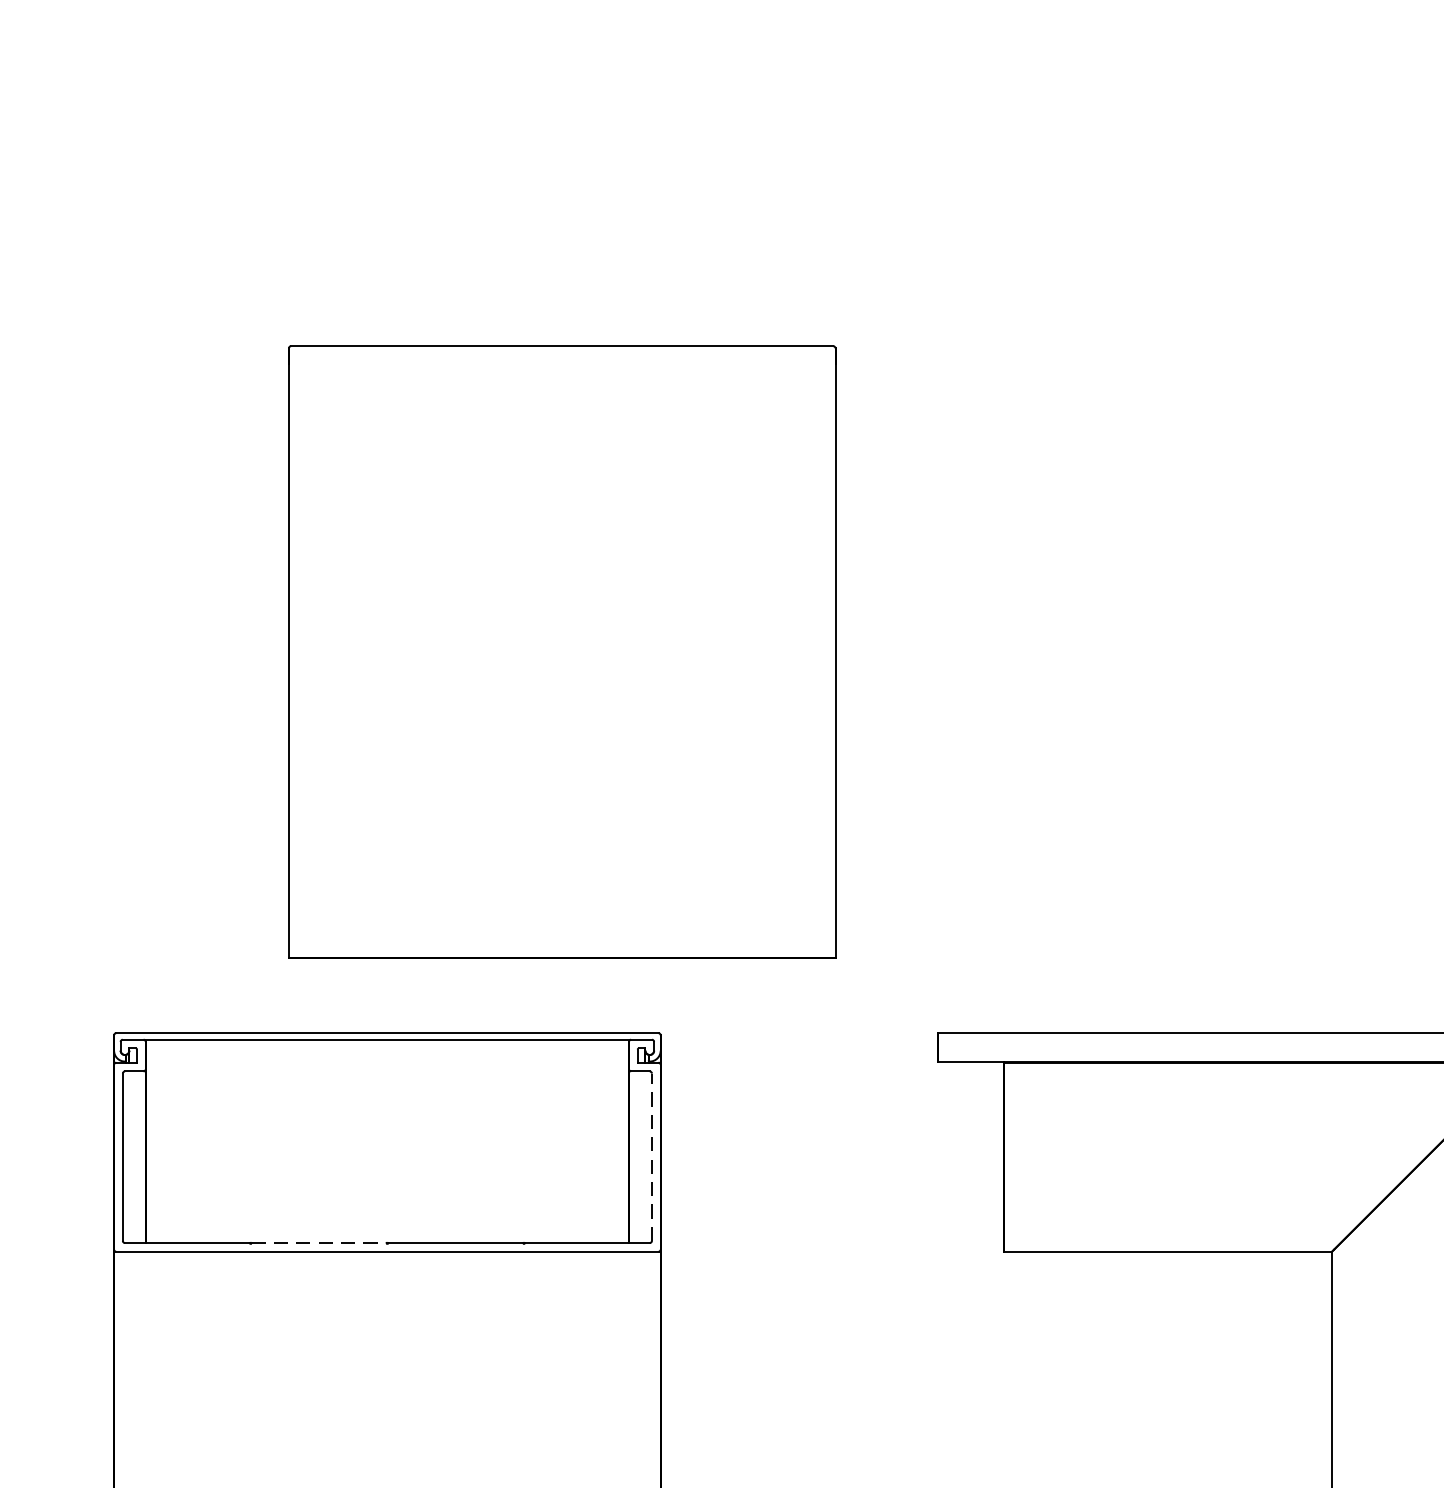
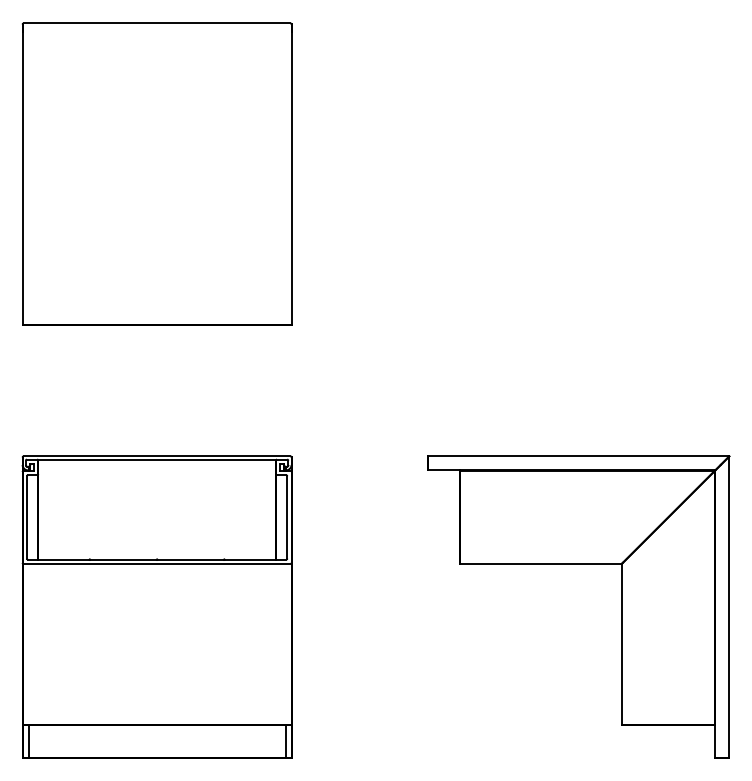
part: (563, 651) -> (157, 173), moved
line: (652, 1155) -> (287, 516), dashed -> solid
line: (319, 1242) -> (123, 559), dashed -> solid

